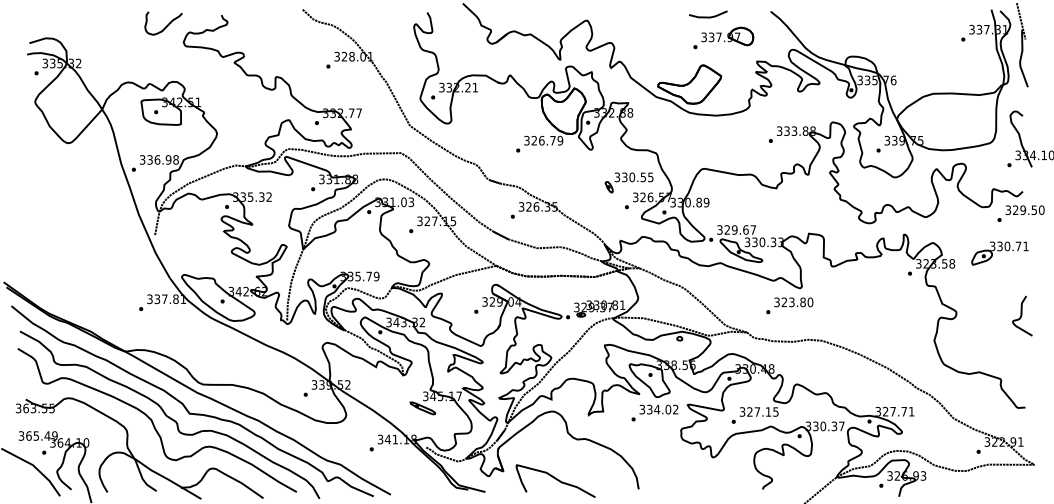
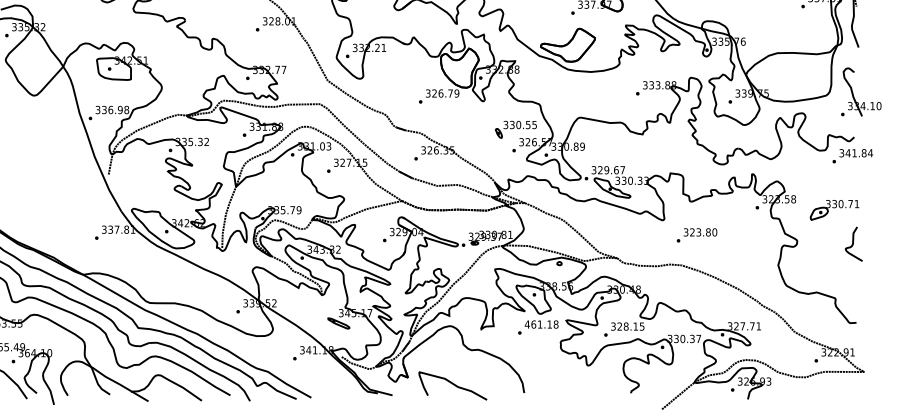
text: (1028, 210) -> (859, 153), 329.50 -> 341.84
part: (999, 253) -> (834, 210), moved
text: (789, 305) -> (696, 235), moved
text: (658, 409) -> (541, 324), 334.02 -> 461.18
text: (757, 411) -> (626, 326), 327.15 -> 328.15

